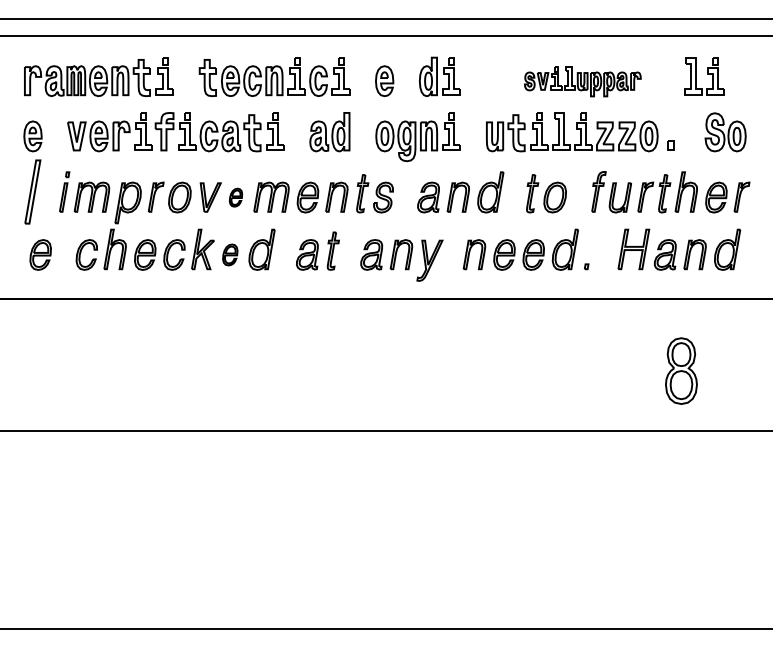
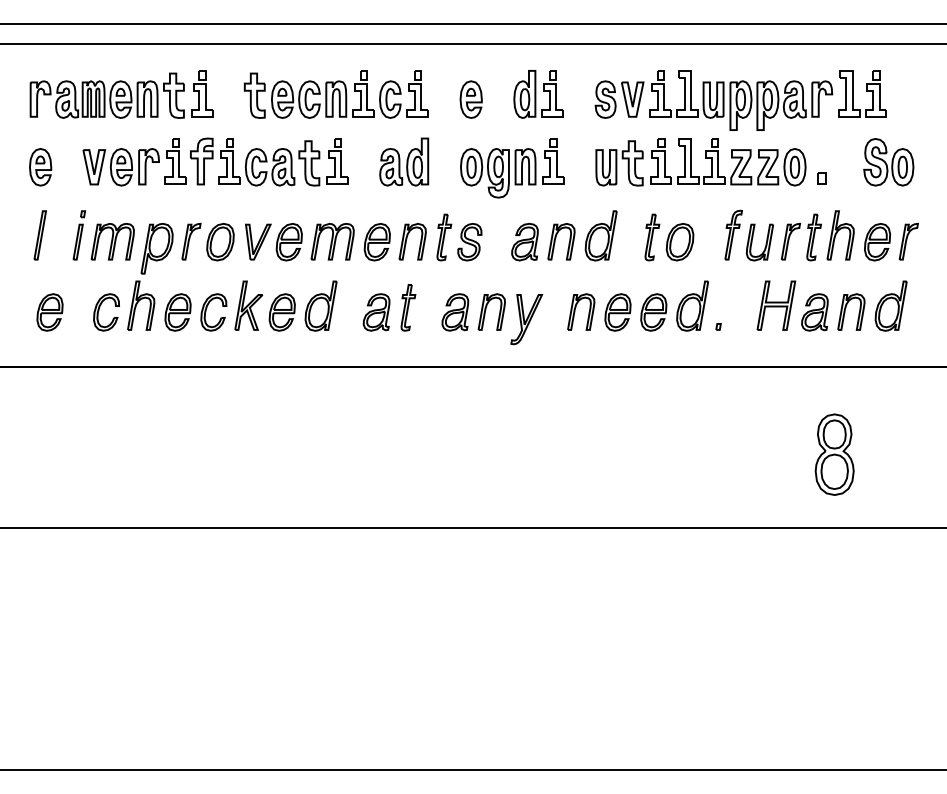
part: (582, 81) -> (713, 100), size x1.67
part: (32, 192) -> (39, 235), size x0.62
part: (235, 197) -> (288, 242), size x1.67
part: (229, 254) -> (281, 312), size x1.43

